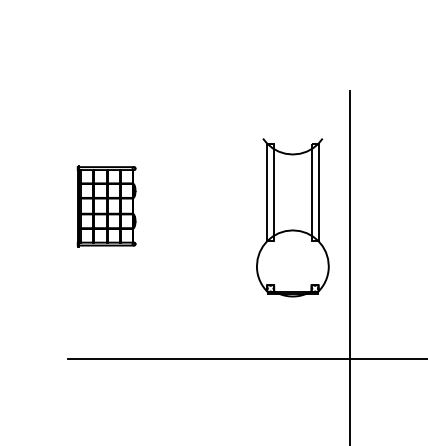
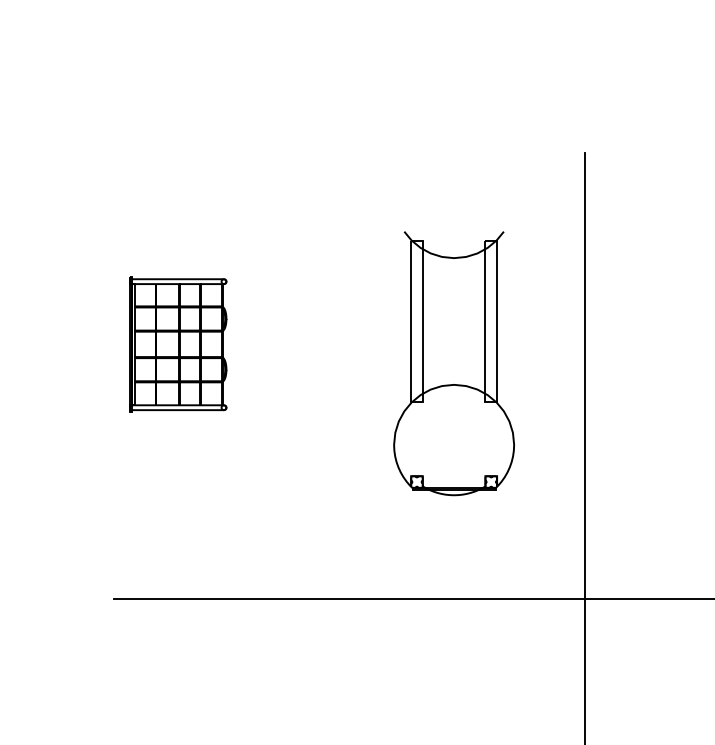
part: (292, 217) -> (453, 363), moved

